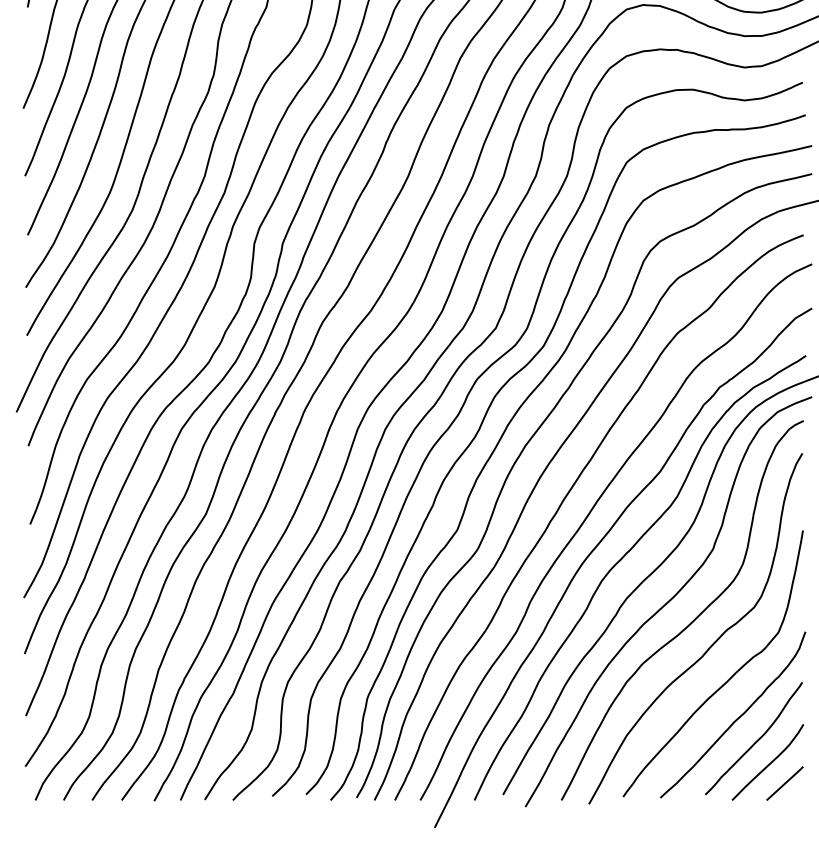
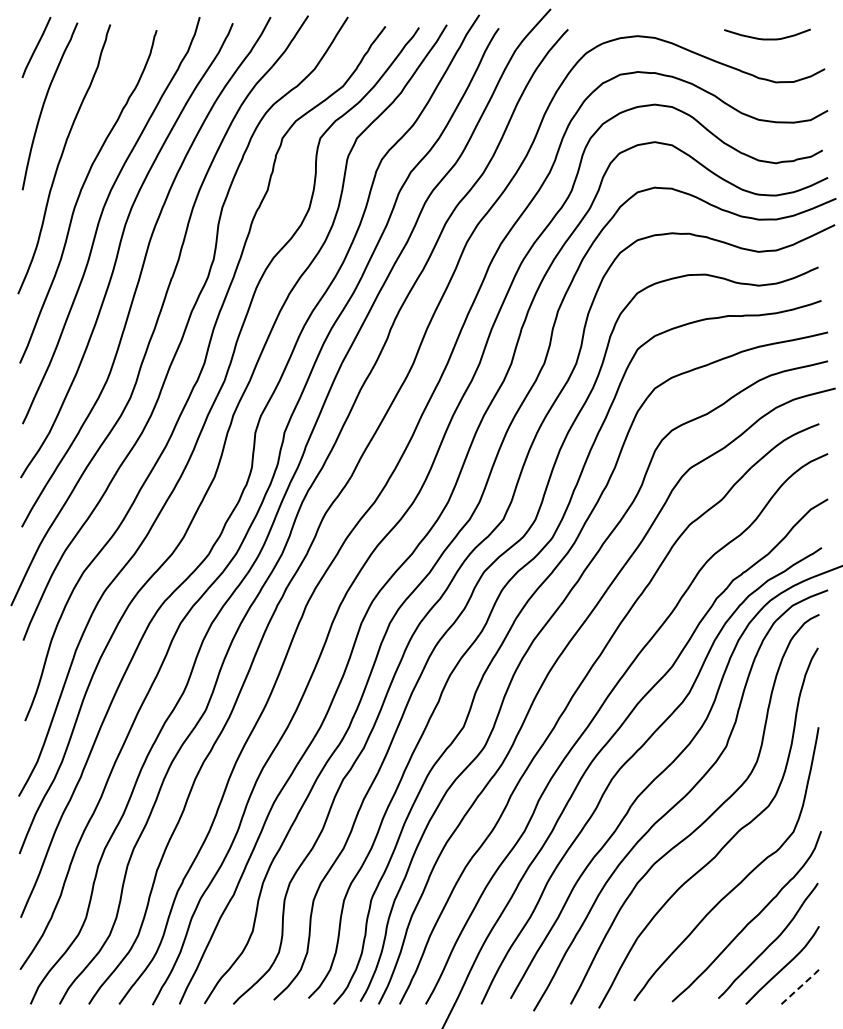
line: (785, 784) -> (800, 987), solid -> dashed

